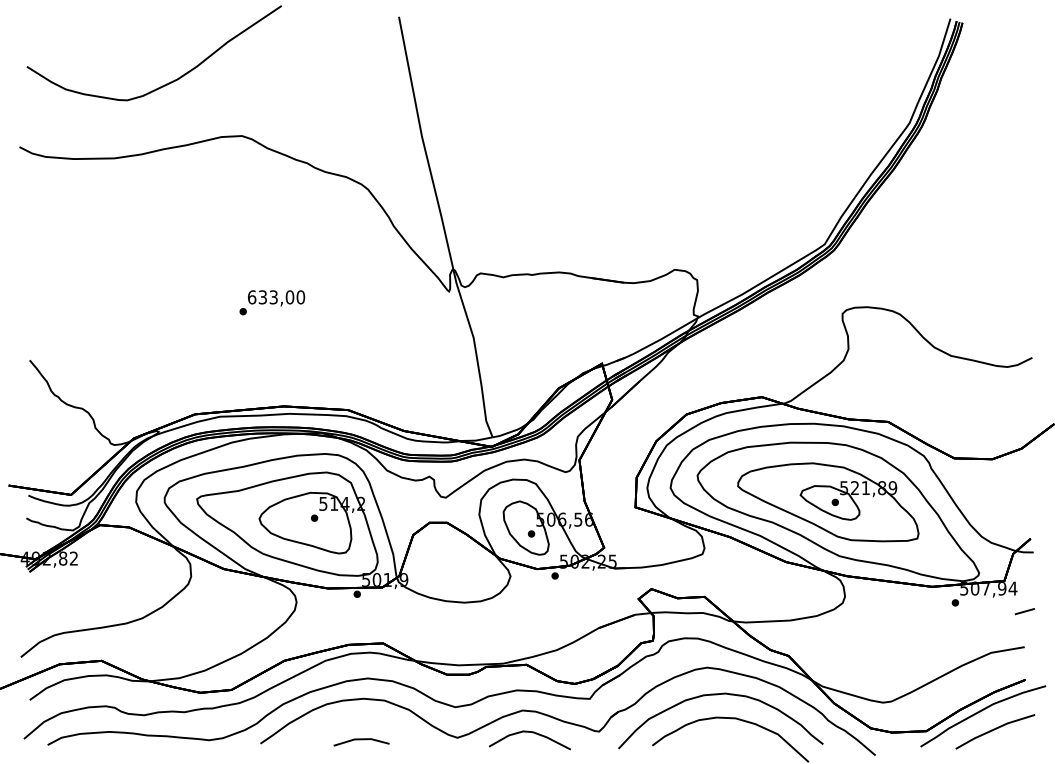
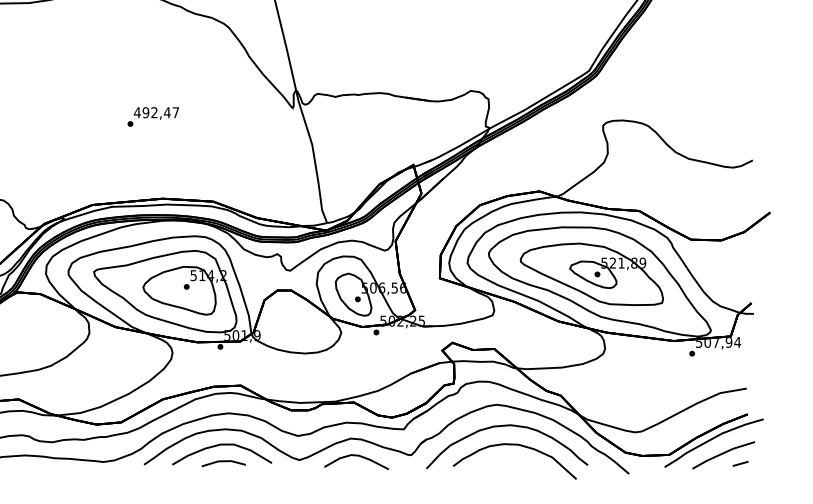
text: (276, 297) -> (156, 112), 633,00 -> 492,47
line: (1024, 611) -> (740, 463), moved
curve: (357, 719) -> (220, 445), added

